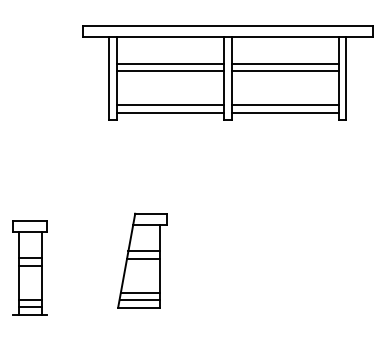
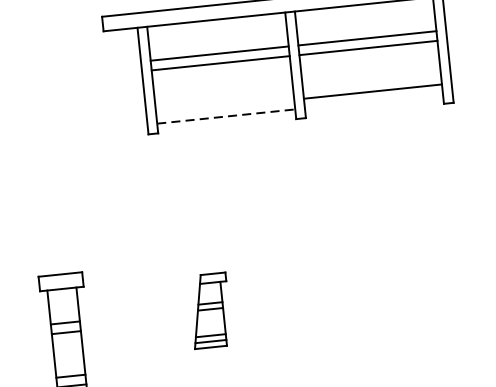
line: (169, 105) -> (224, 107), removed
line: (170, 112) -> (226, 116), solid -> dashed
line: (284, 112) -> (373, 101), removed
part: (142, 260) -> (210, 310), size x0.6

